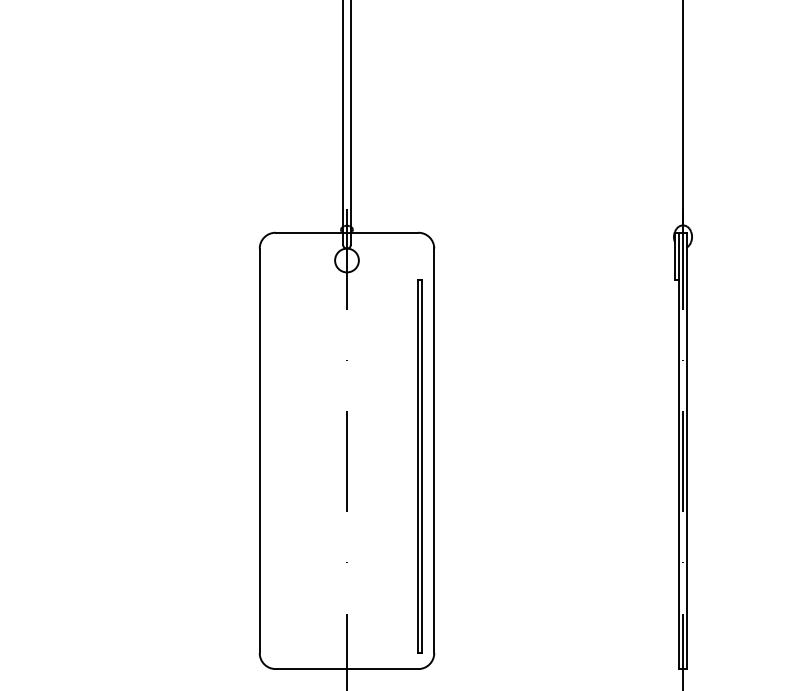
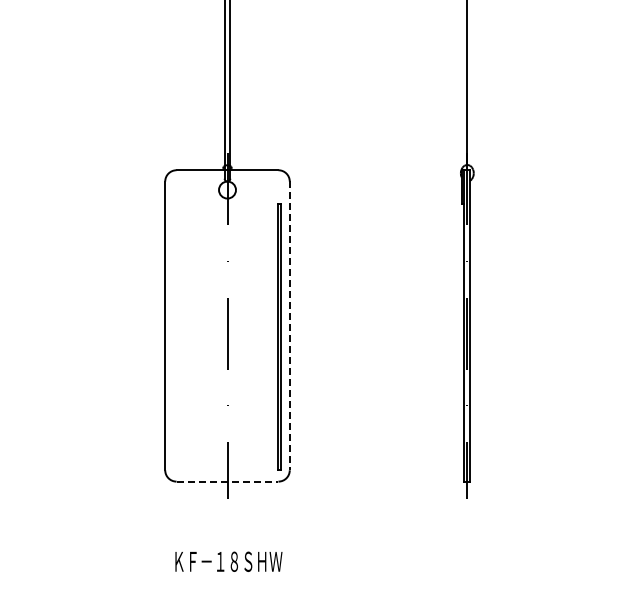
line: (433, 450) -> (289, 325), solid -> dashed
line: (346, 668) -> (227, 481), solid -> dashed

